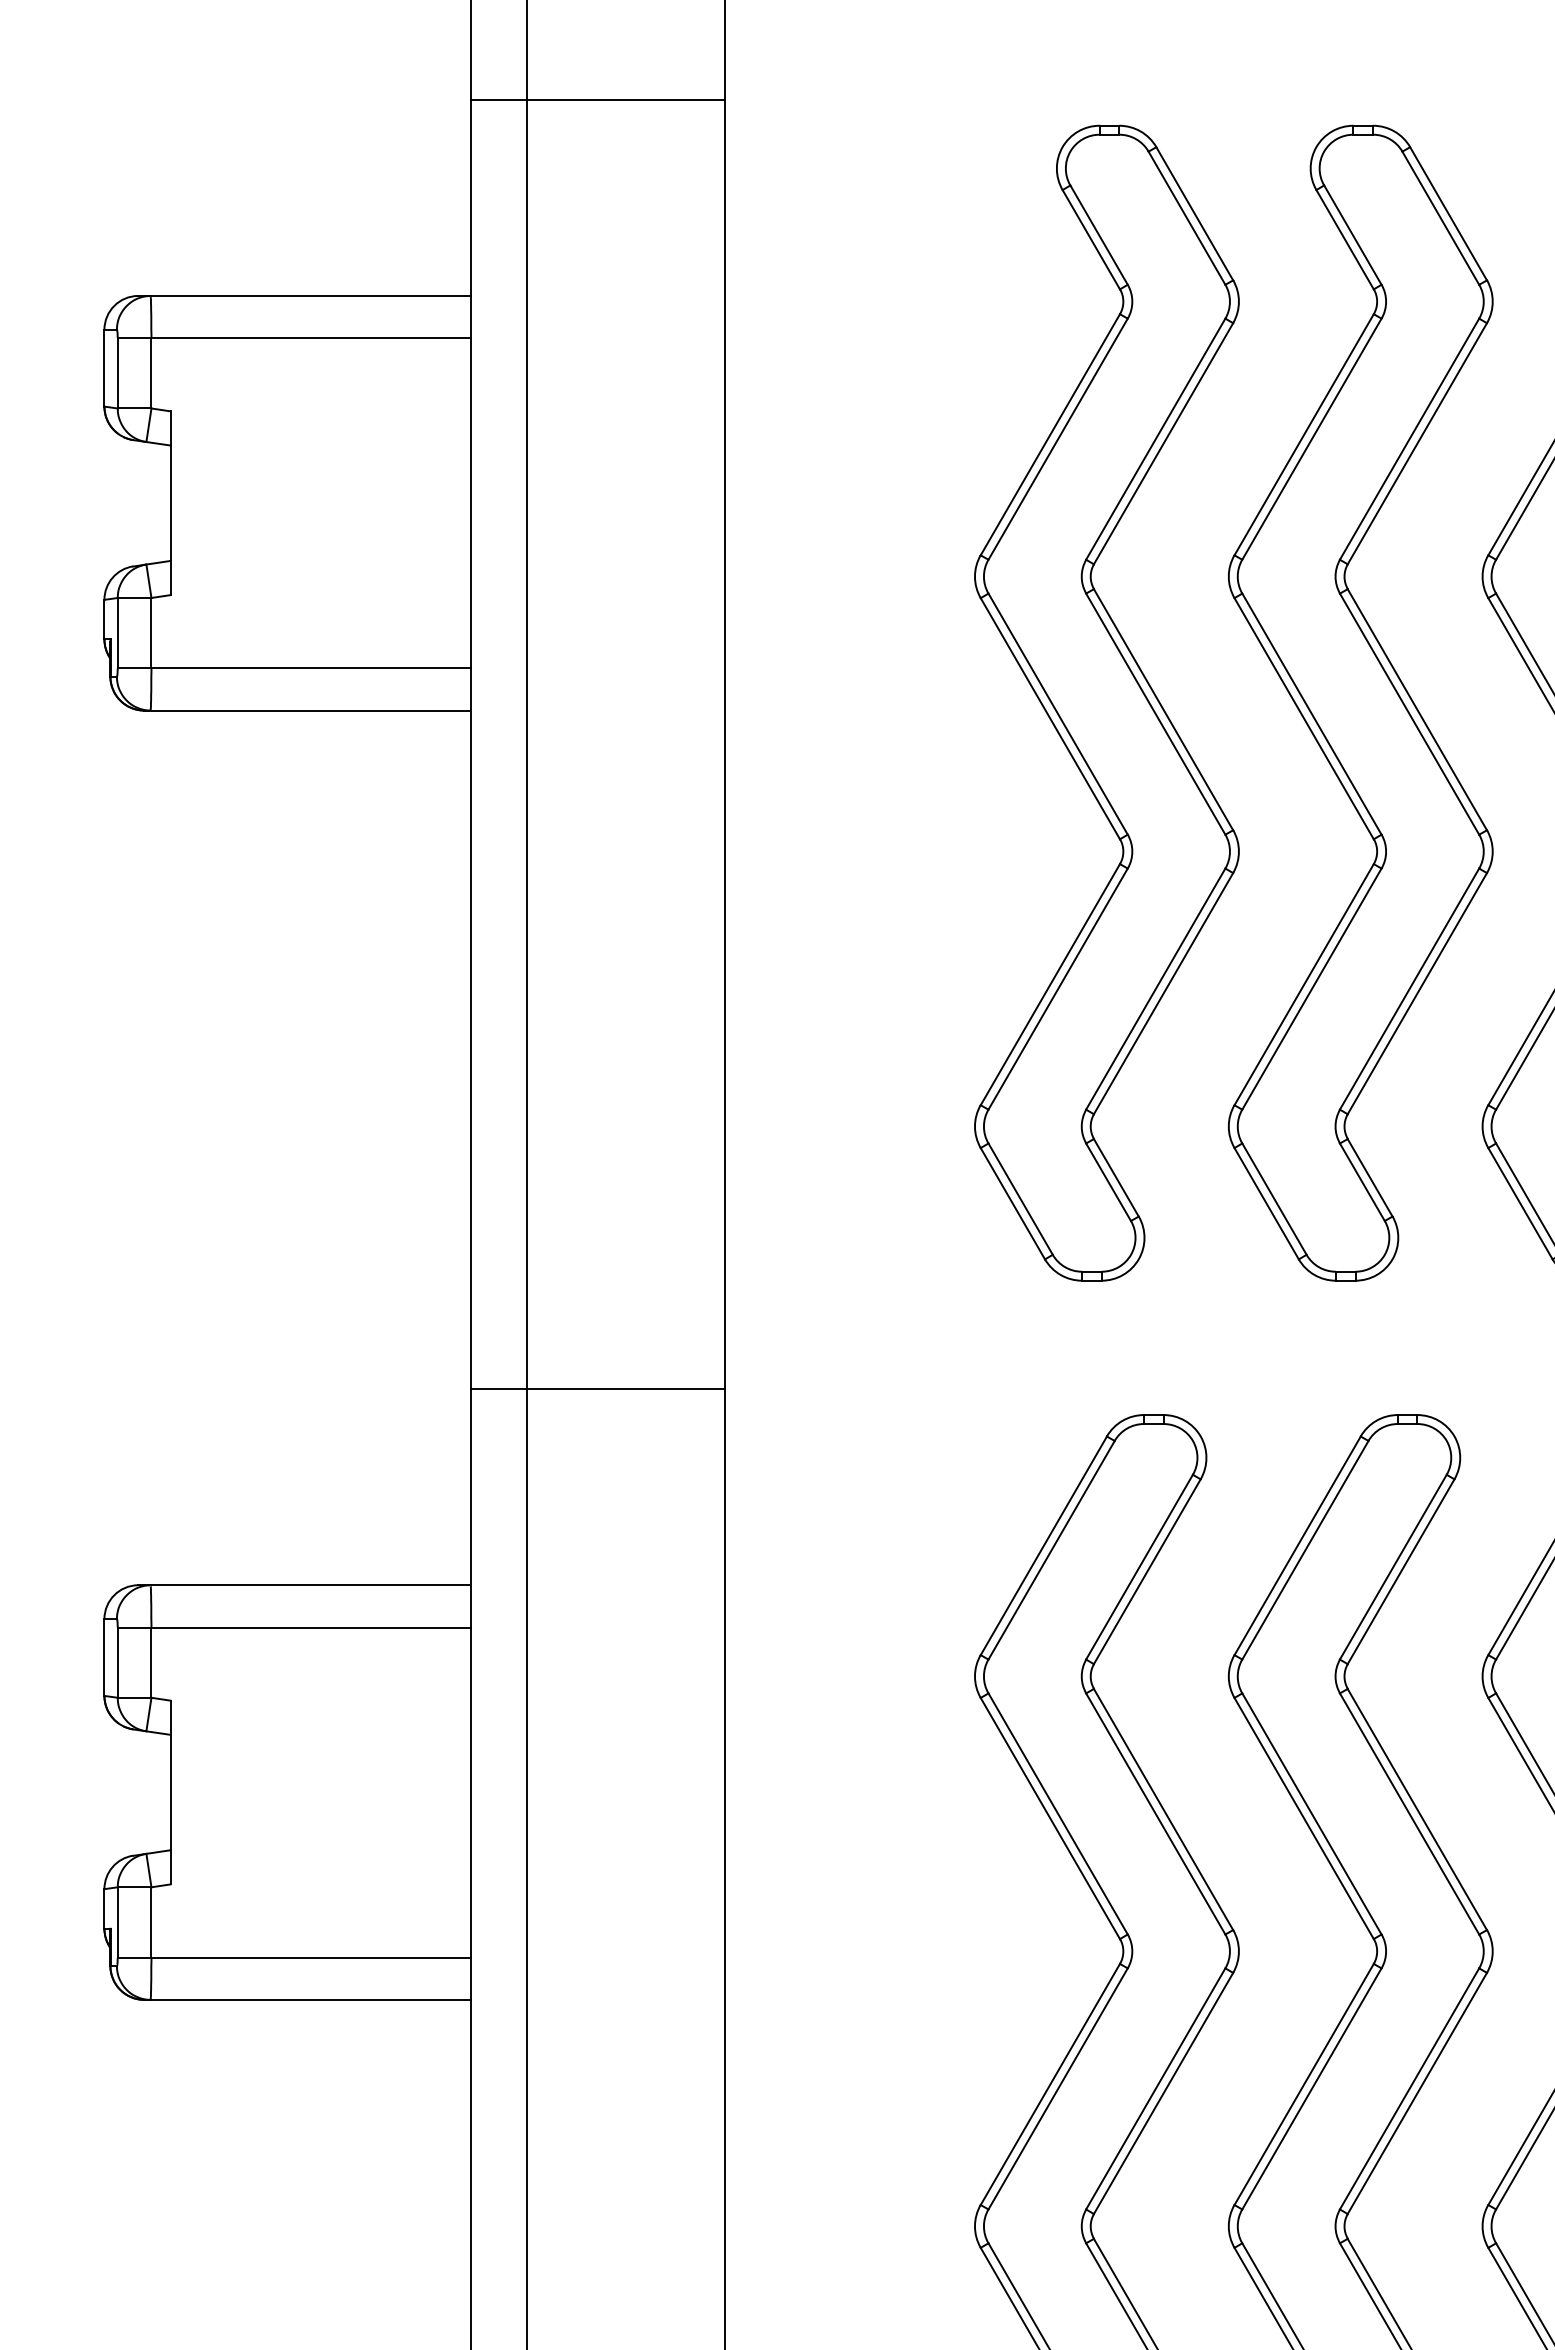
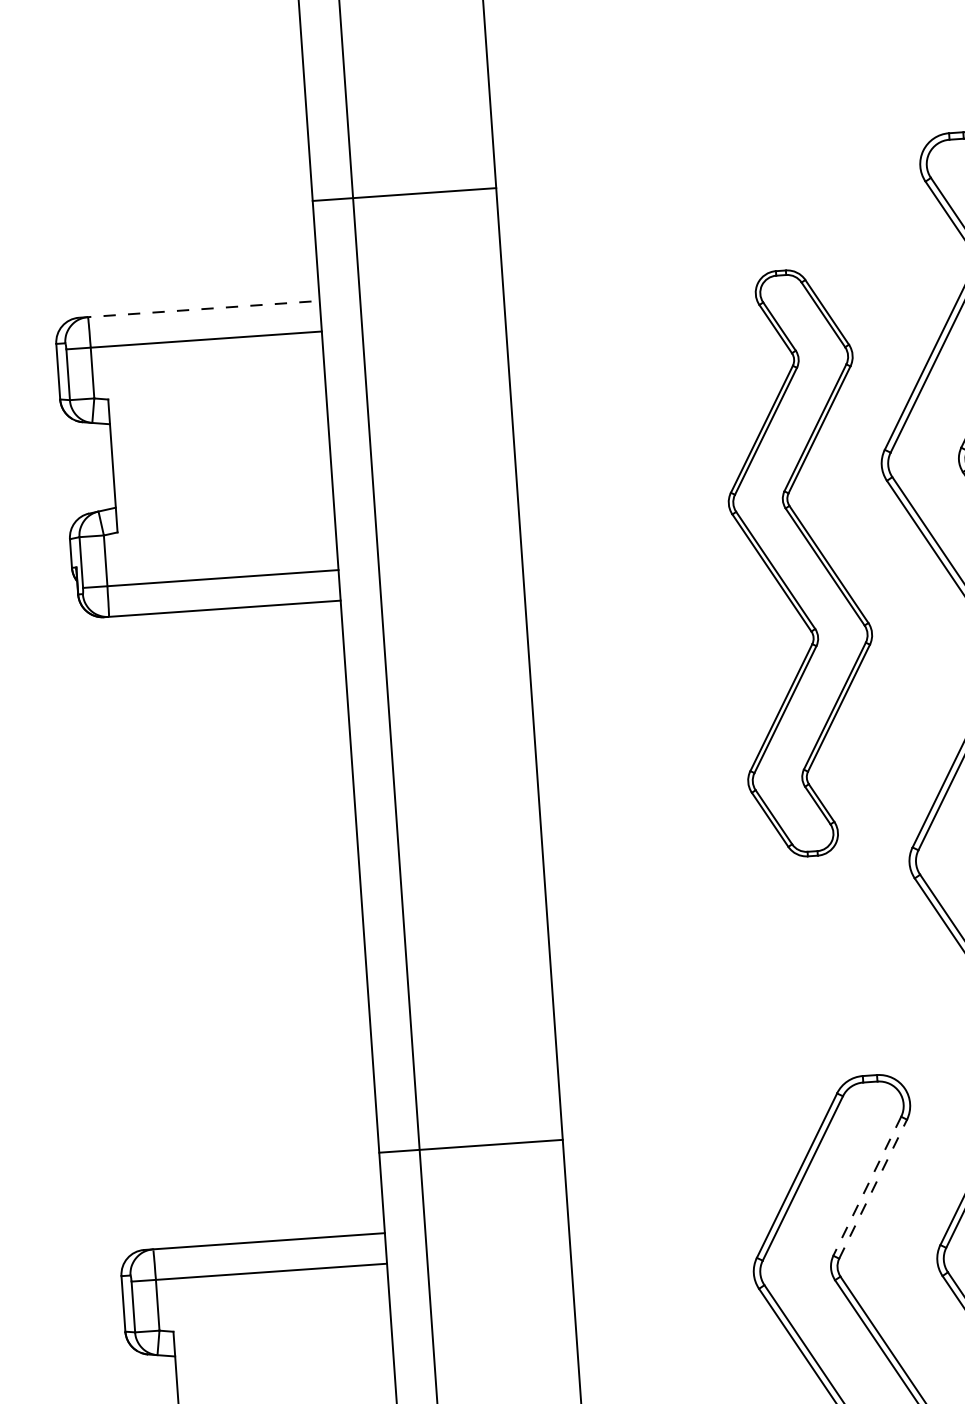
line: (597, 99) -> (404, 194), moved
line: (305, 295) -> (199, 308), solid -> dashed
part: (1106, 702) -> (799, 562), size x0.7
line: (597, 1389) -> (470, 1146), moved
line: (1139, 1567) -> (867, 1186), solid -> dashed
line: (1147, 1571) -> (873, 1188), solid -> dashed

